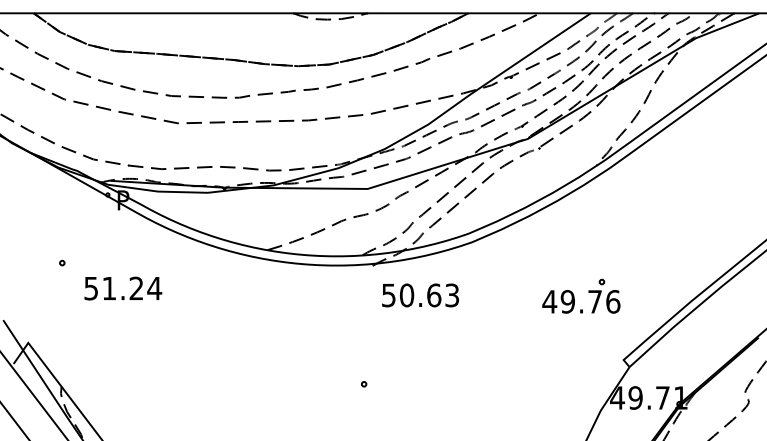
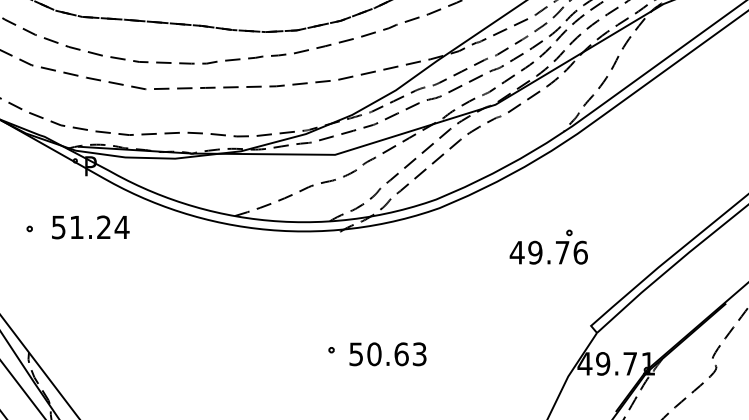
text: (123, 288) -> (90, 227), moved
text: (420, 295) -> (387, 354), moved
part: (574, 295) -> (541, 246), moved

